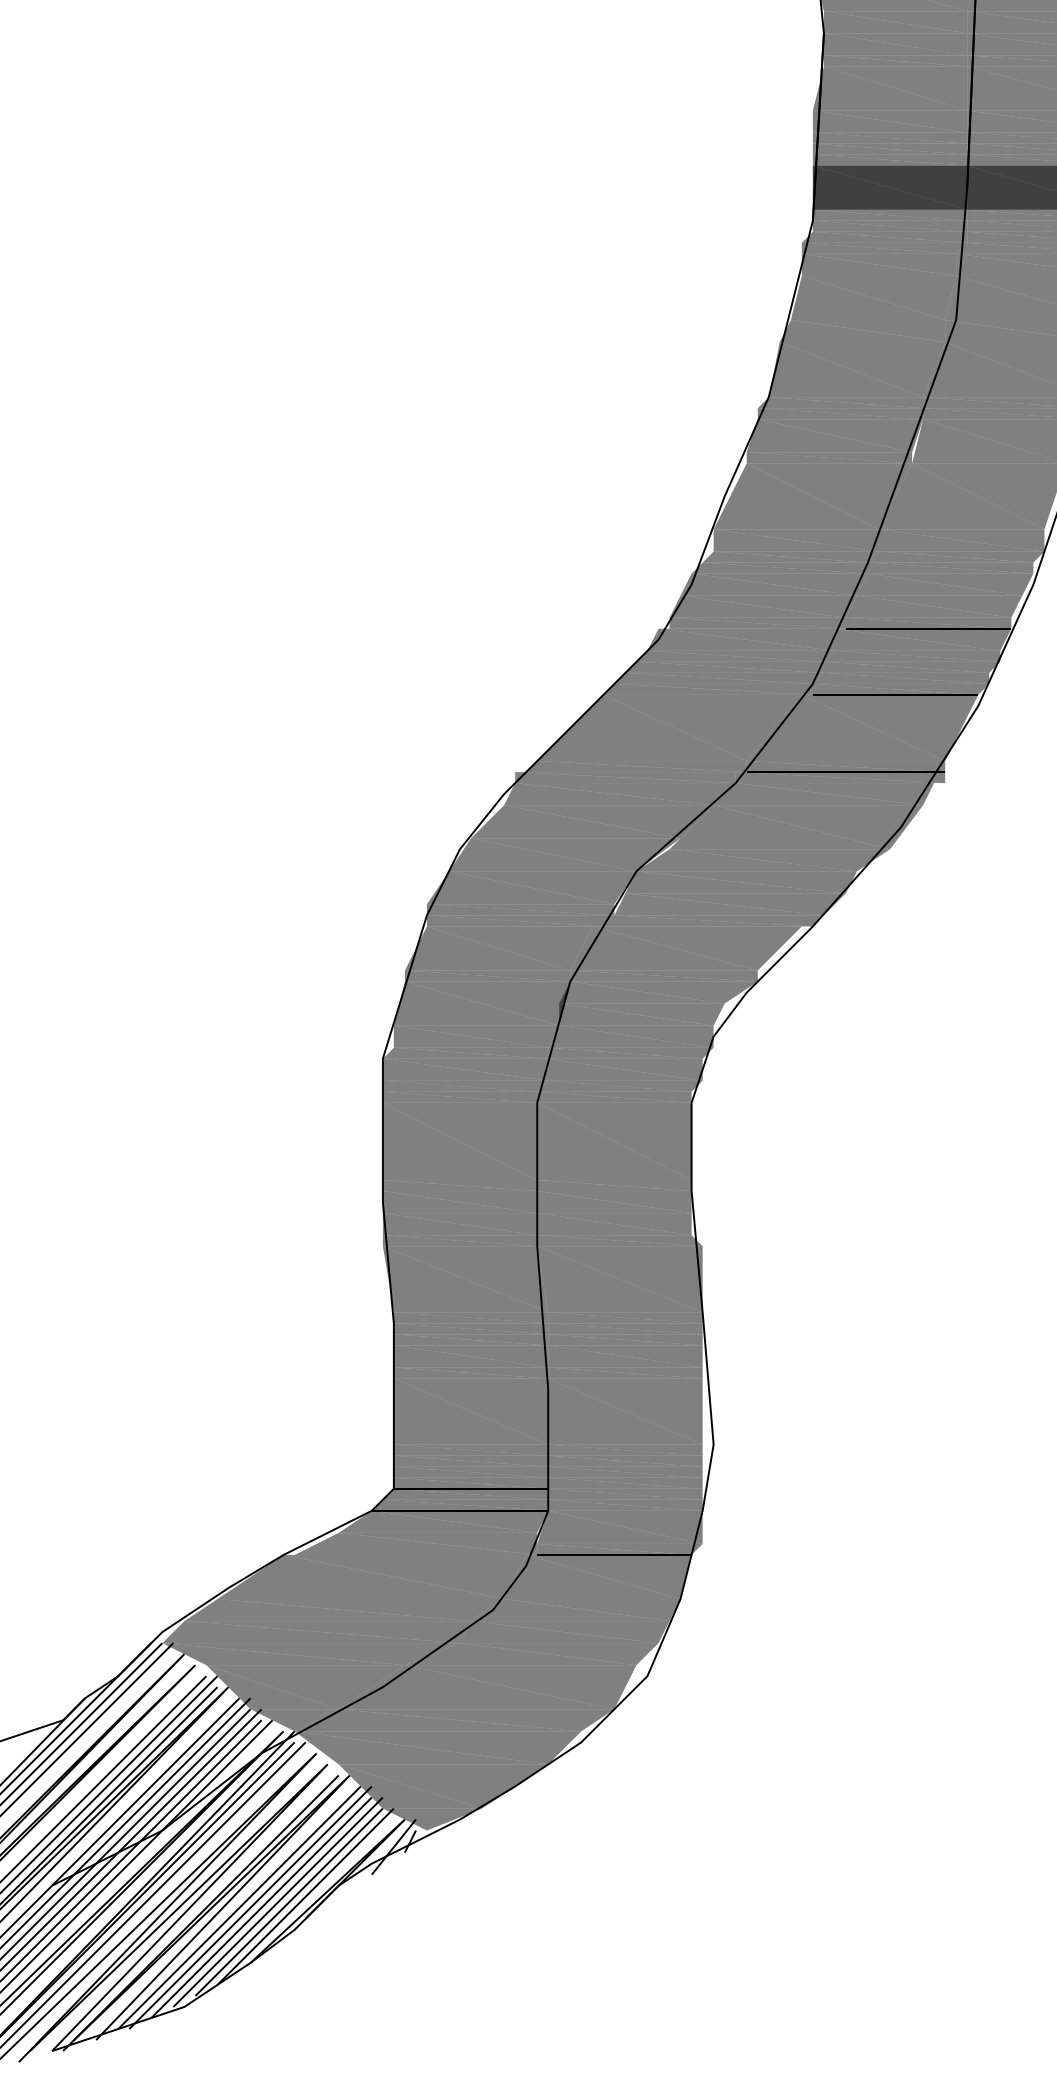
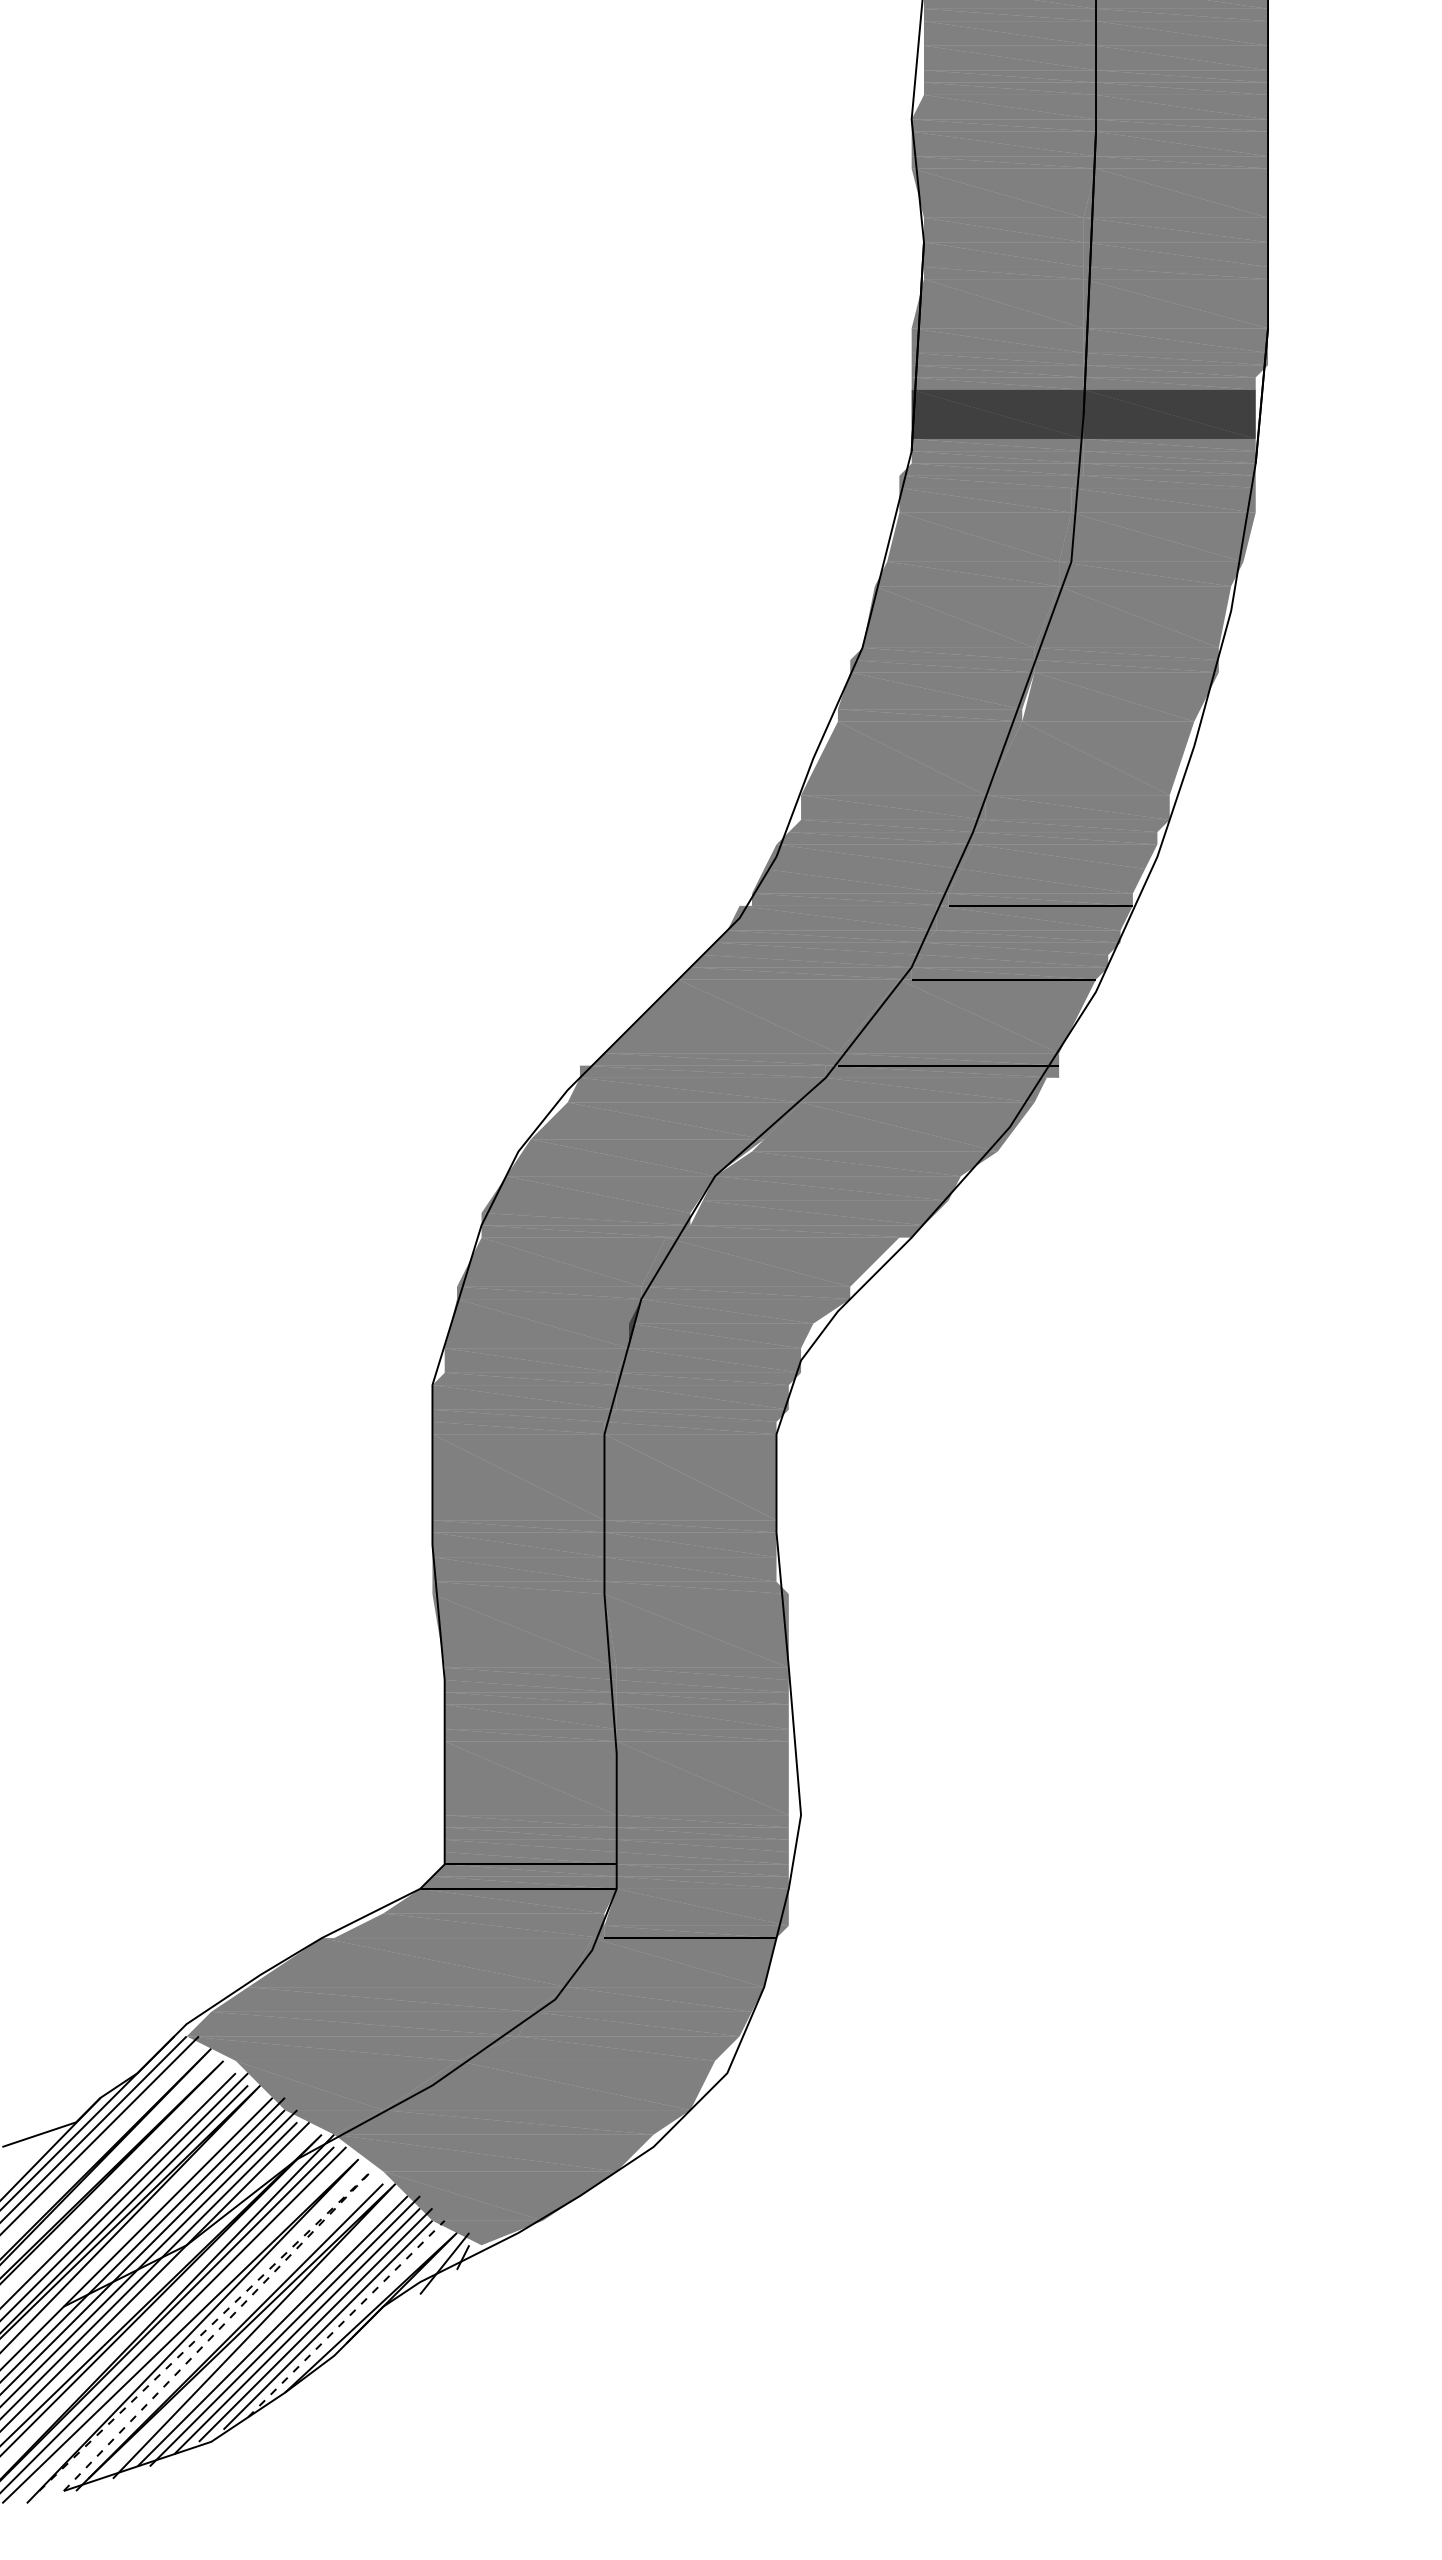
line: (322, 1769) -> (365, 2177), solid -> dashed
line: (305, 1896) -> (346, 2318), solid -> dashed

